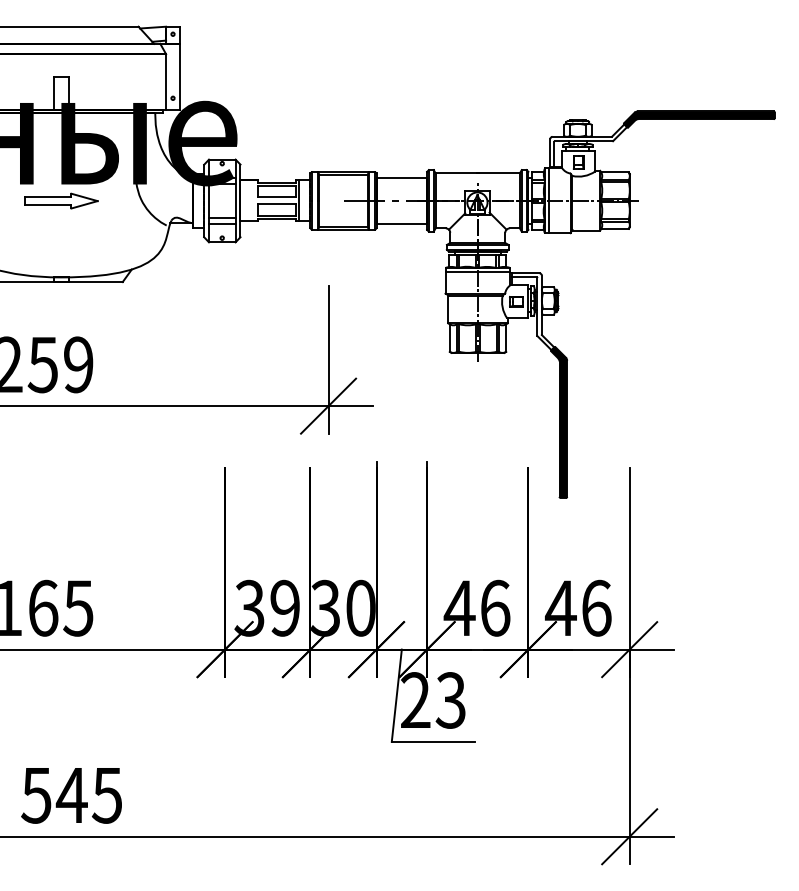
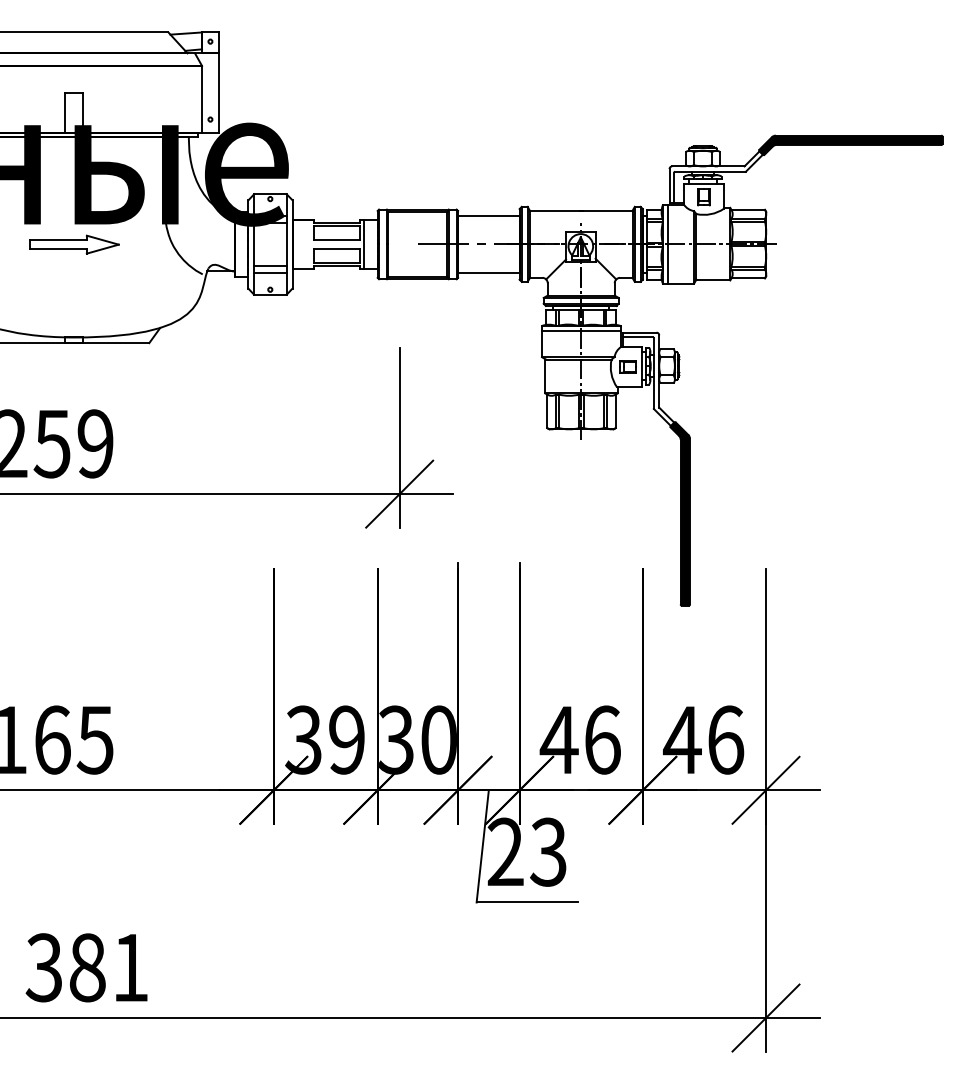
text: (71, 795) -> (86, 967), 545 -> 381

